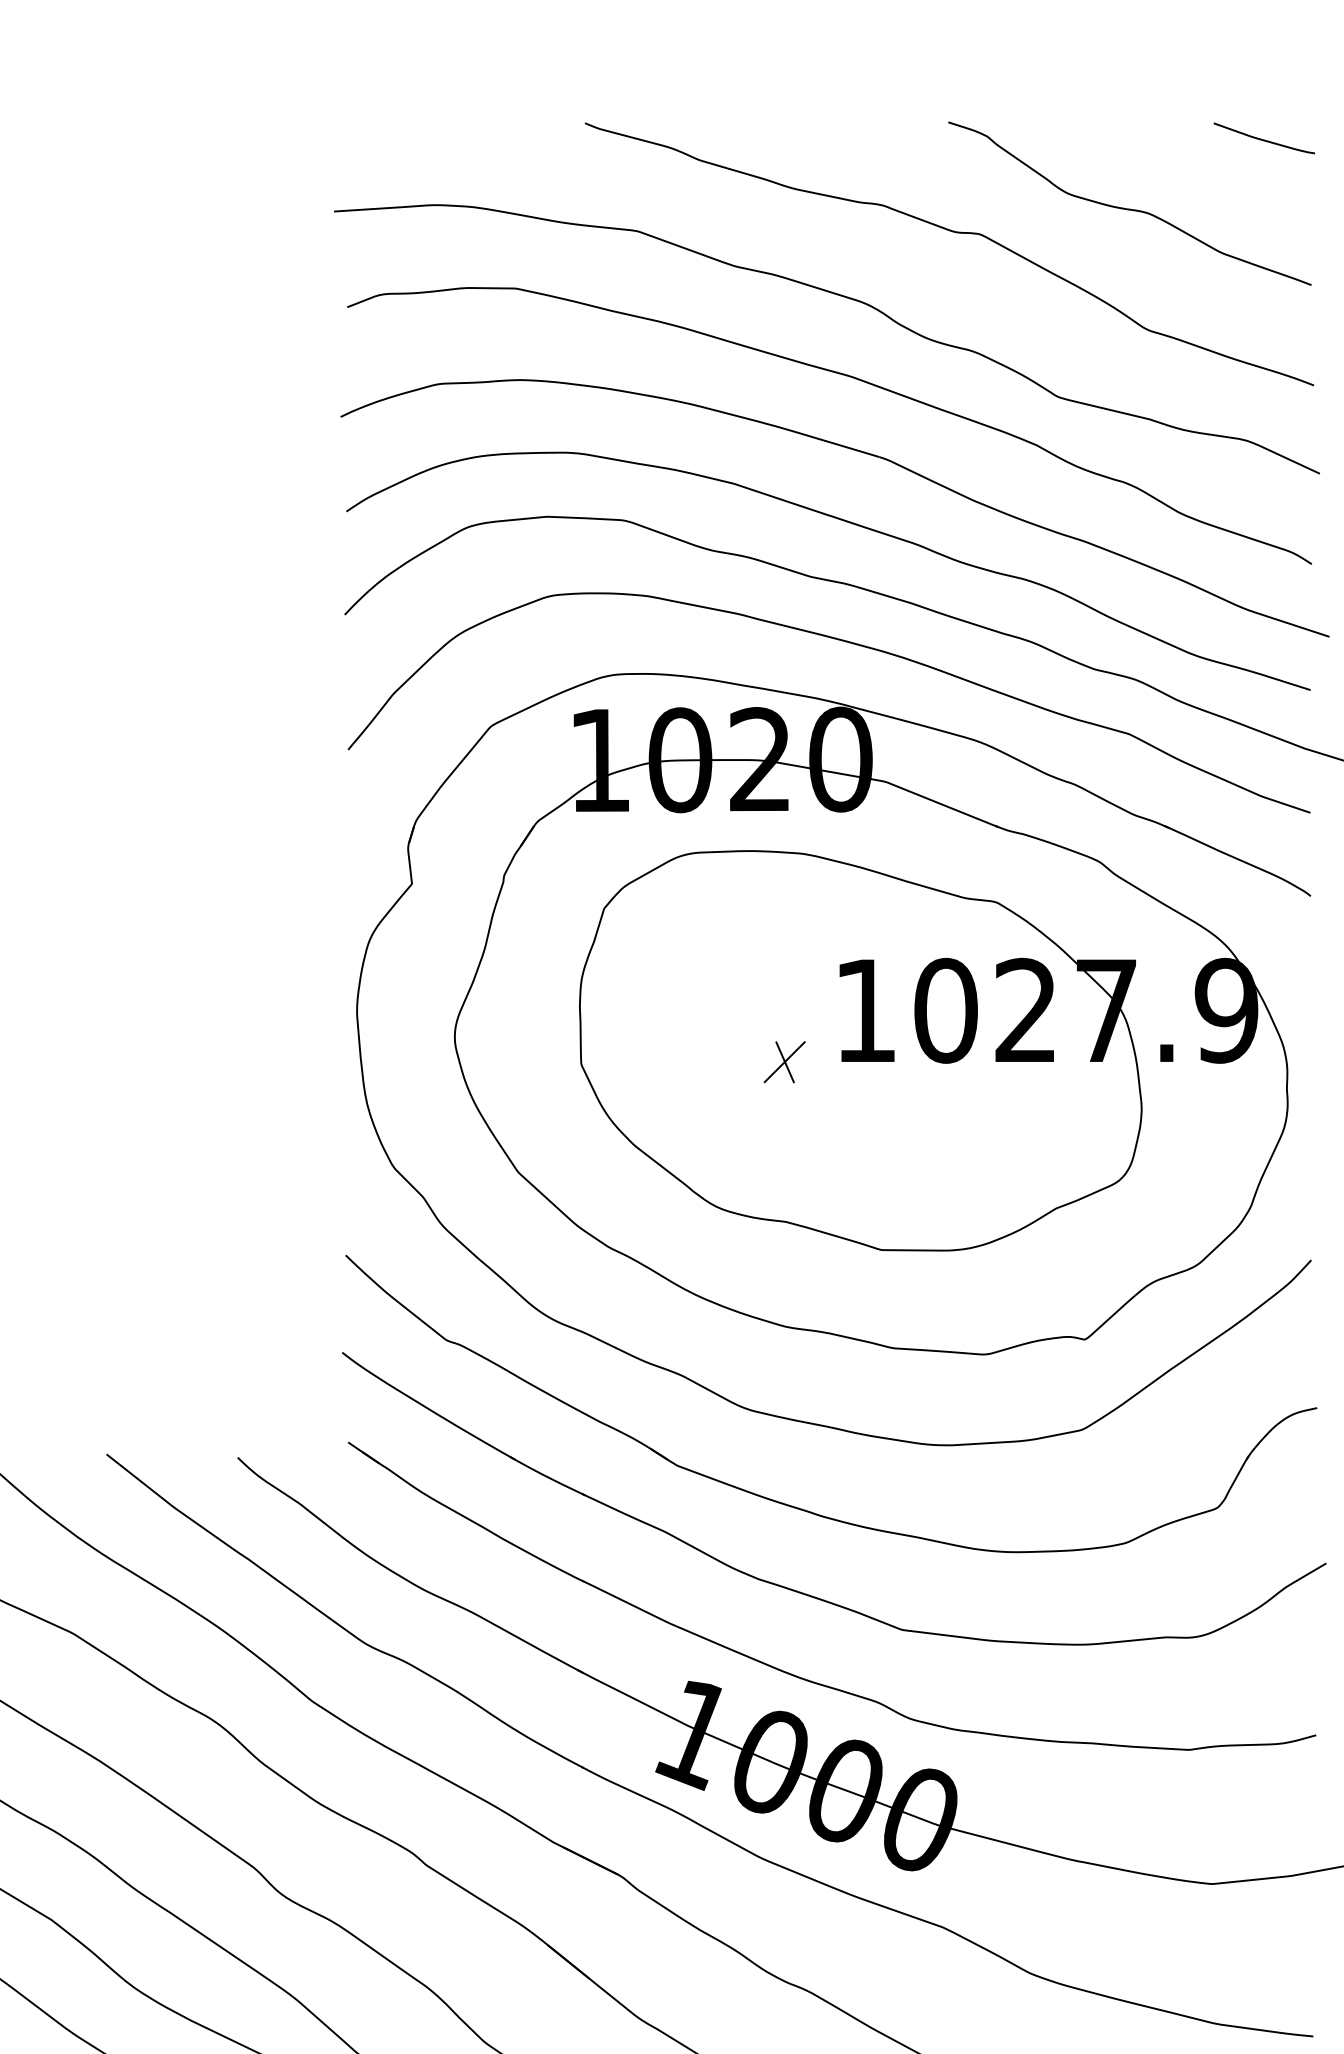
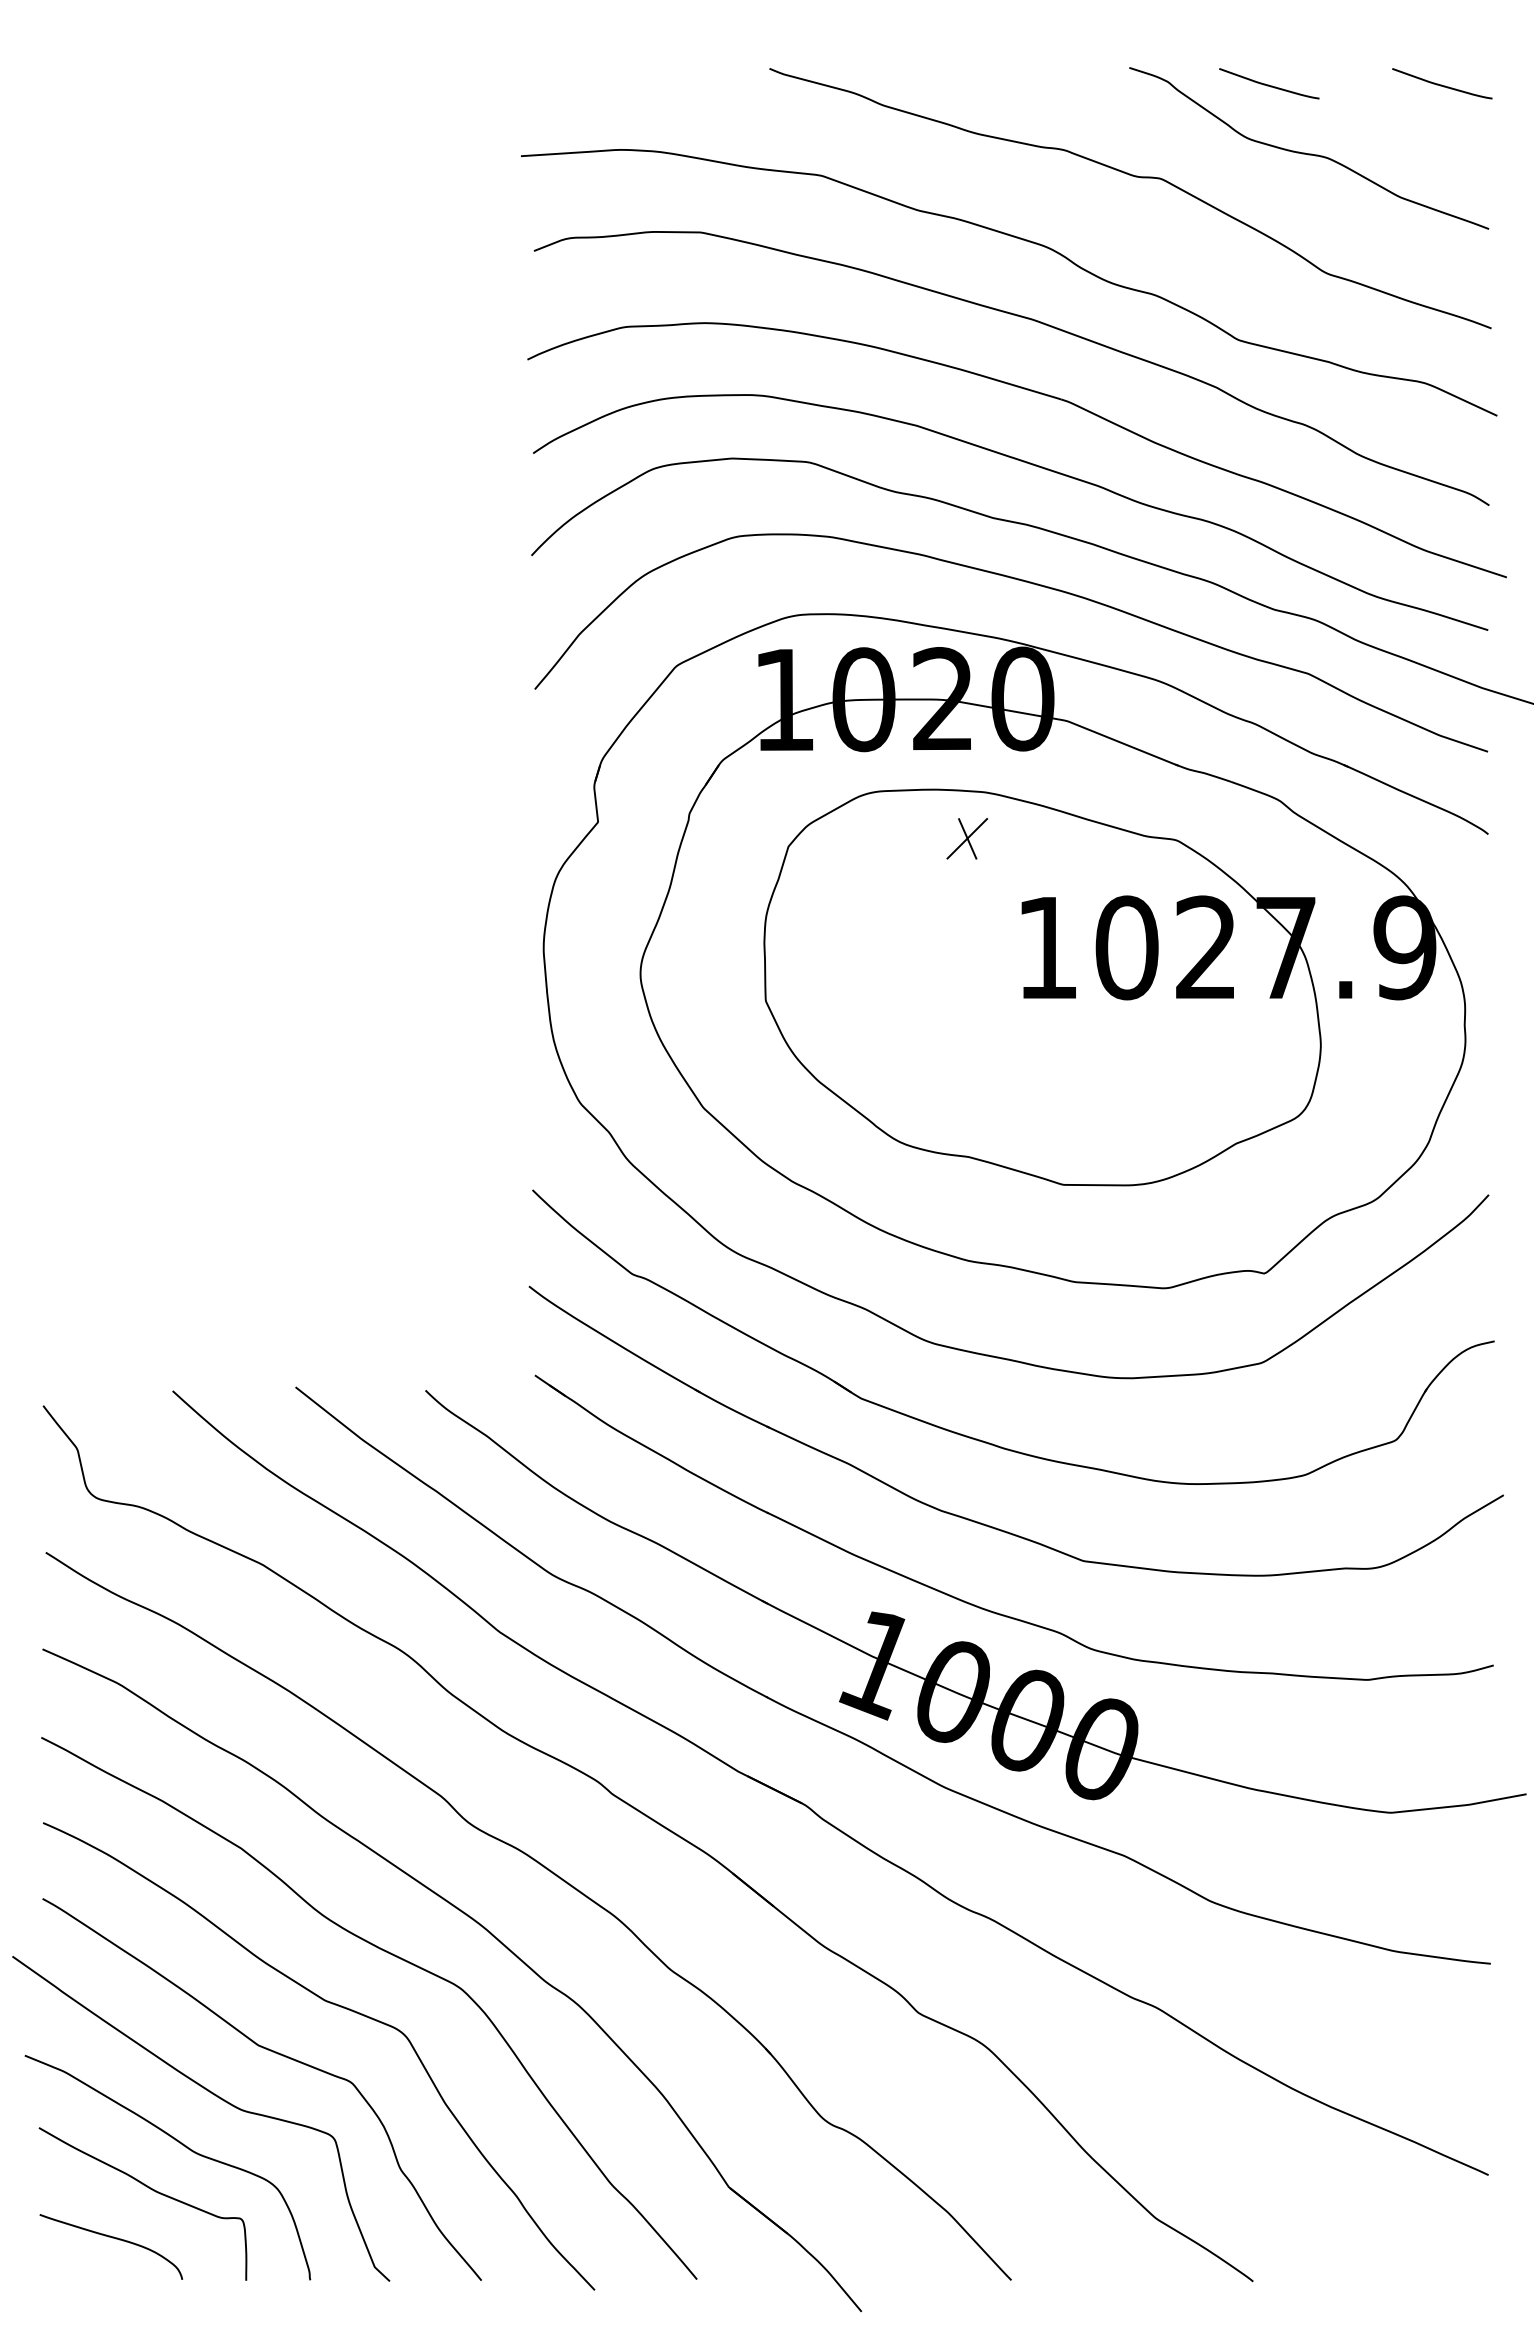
curve: (1088, 139) -> (1268, 84), added
part: (783, 1061) -> (966, 838), moved

